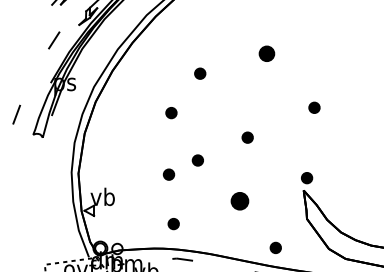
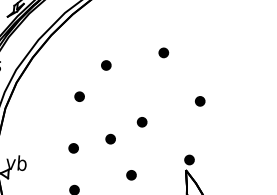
part: (267, 53) -> (164, 52), size x0.71
part: (197, 160) -> (110, 139), moved
part: (239, 201) -> (131, 175), size x0.62

